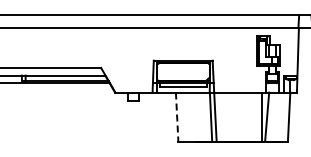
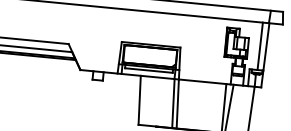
line: (291, 51) -> (259, 46), added
line: (177, 117) -> (139, 100), dashed -> solid

